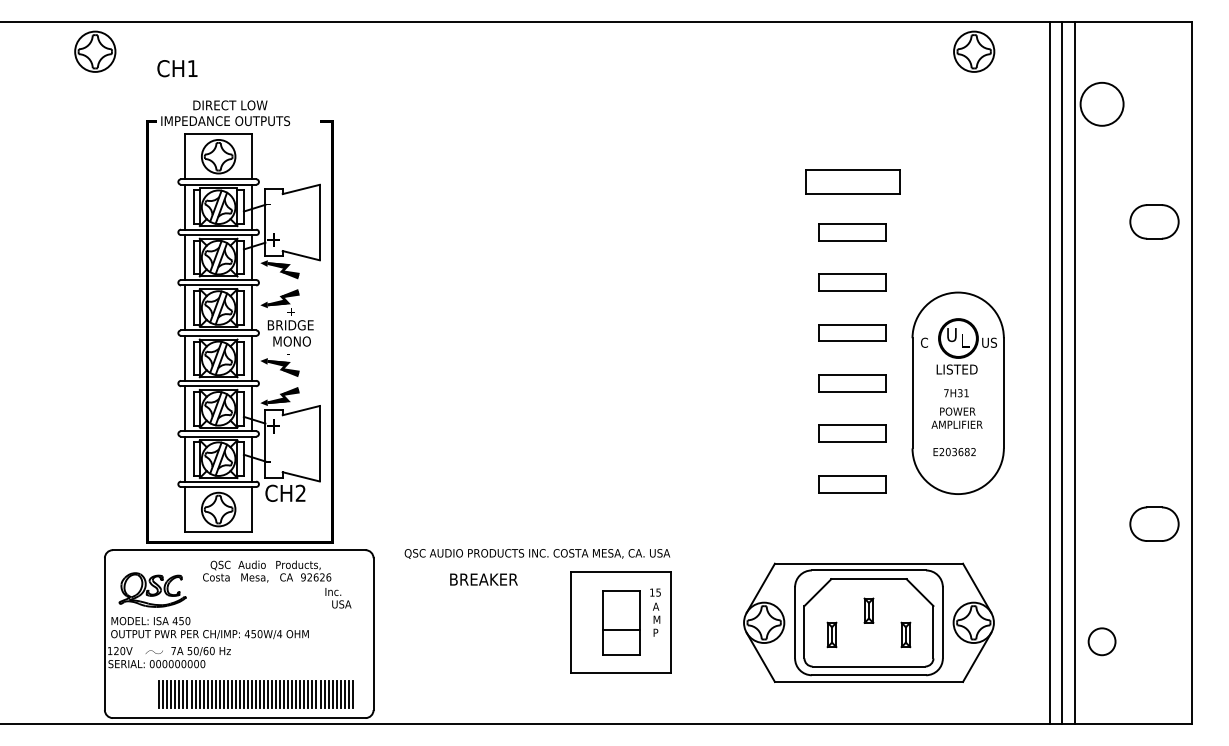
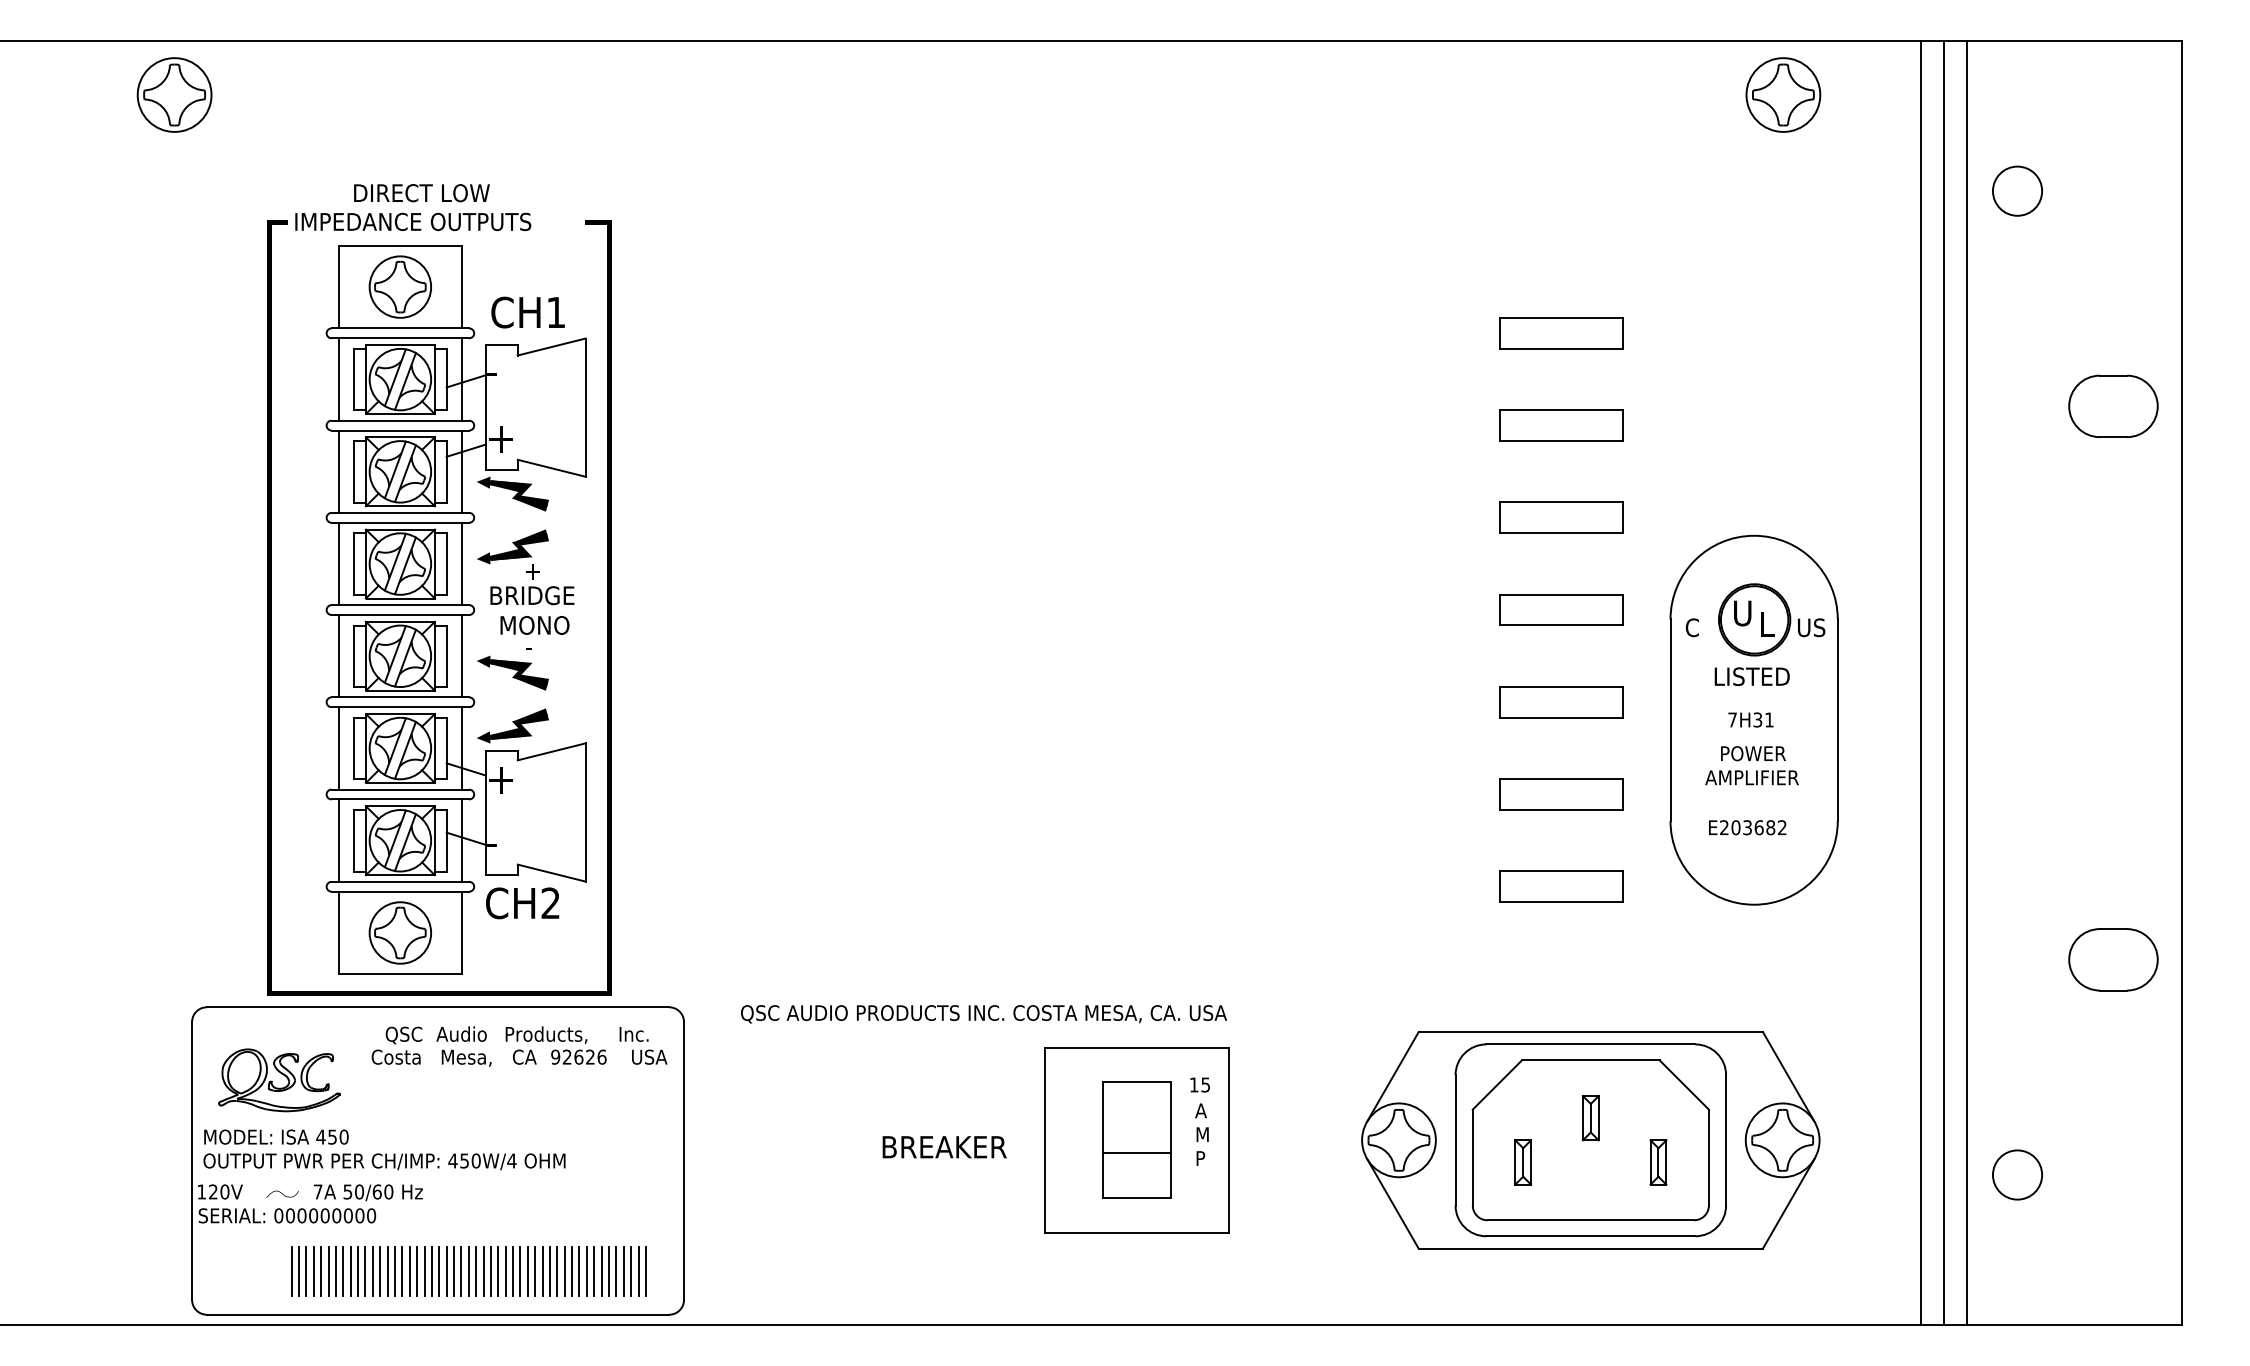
text: (177, 68) -> (528, 312), moved
circle: (1101, 103) -> (2016, 189), size x0.62
part: (852, 181) -> (1560, 332), size x0.71
text: (483, 579) -> (943, 1147), moved
text: (338, 598) -> (643, 1046), moved

